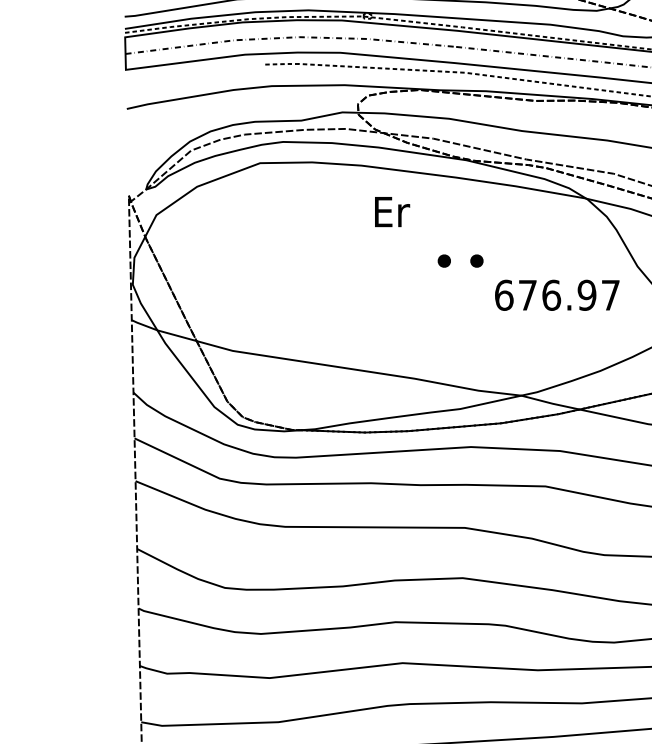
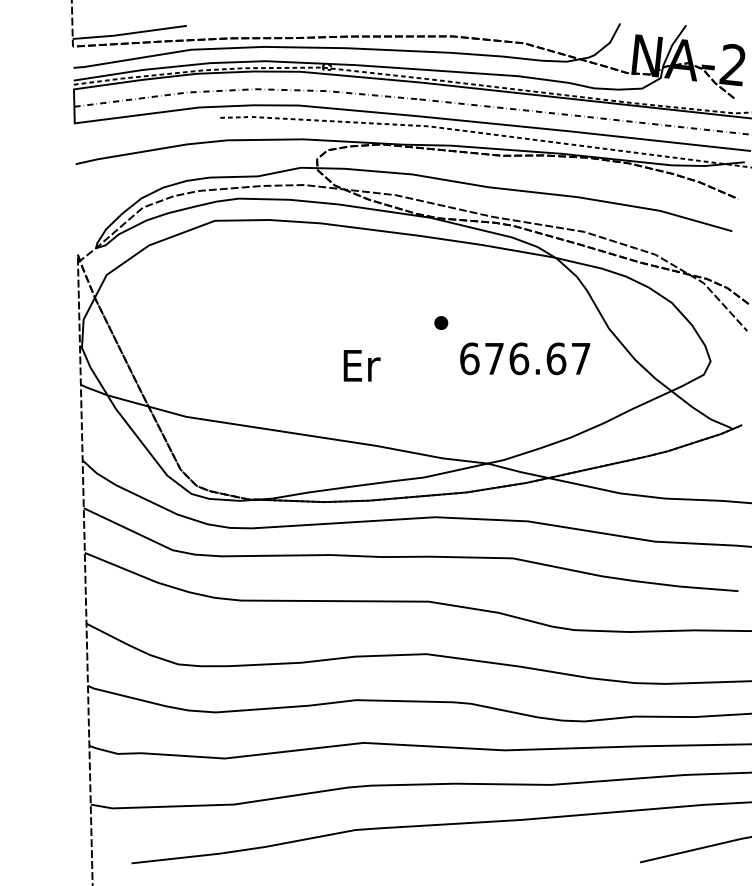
text: (391, 211) -> (361, 365), moved
part: (444, 260) -> (407, 322), removed
text: (587, 295) -> (556, 358), 676.97 -> 676.67

